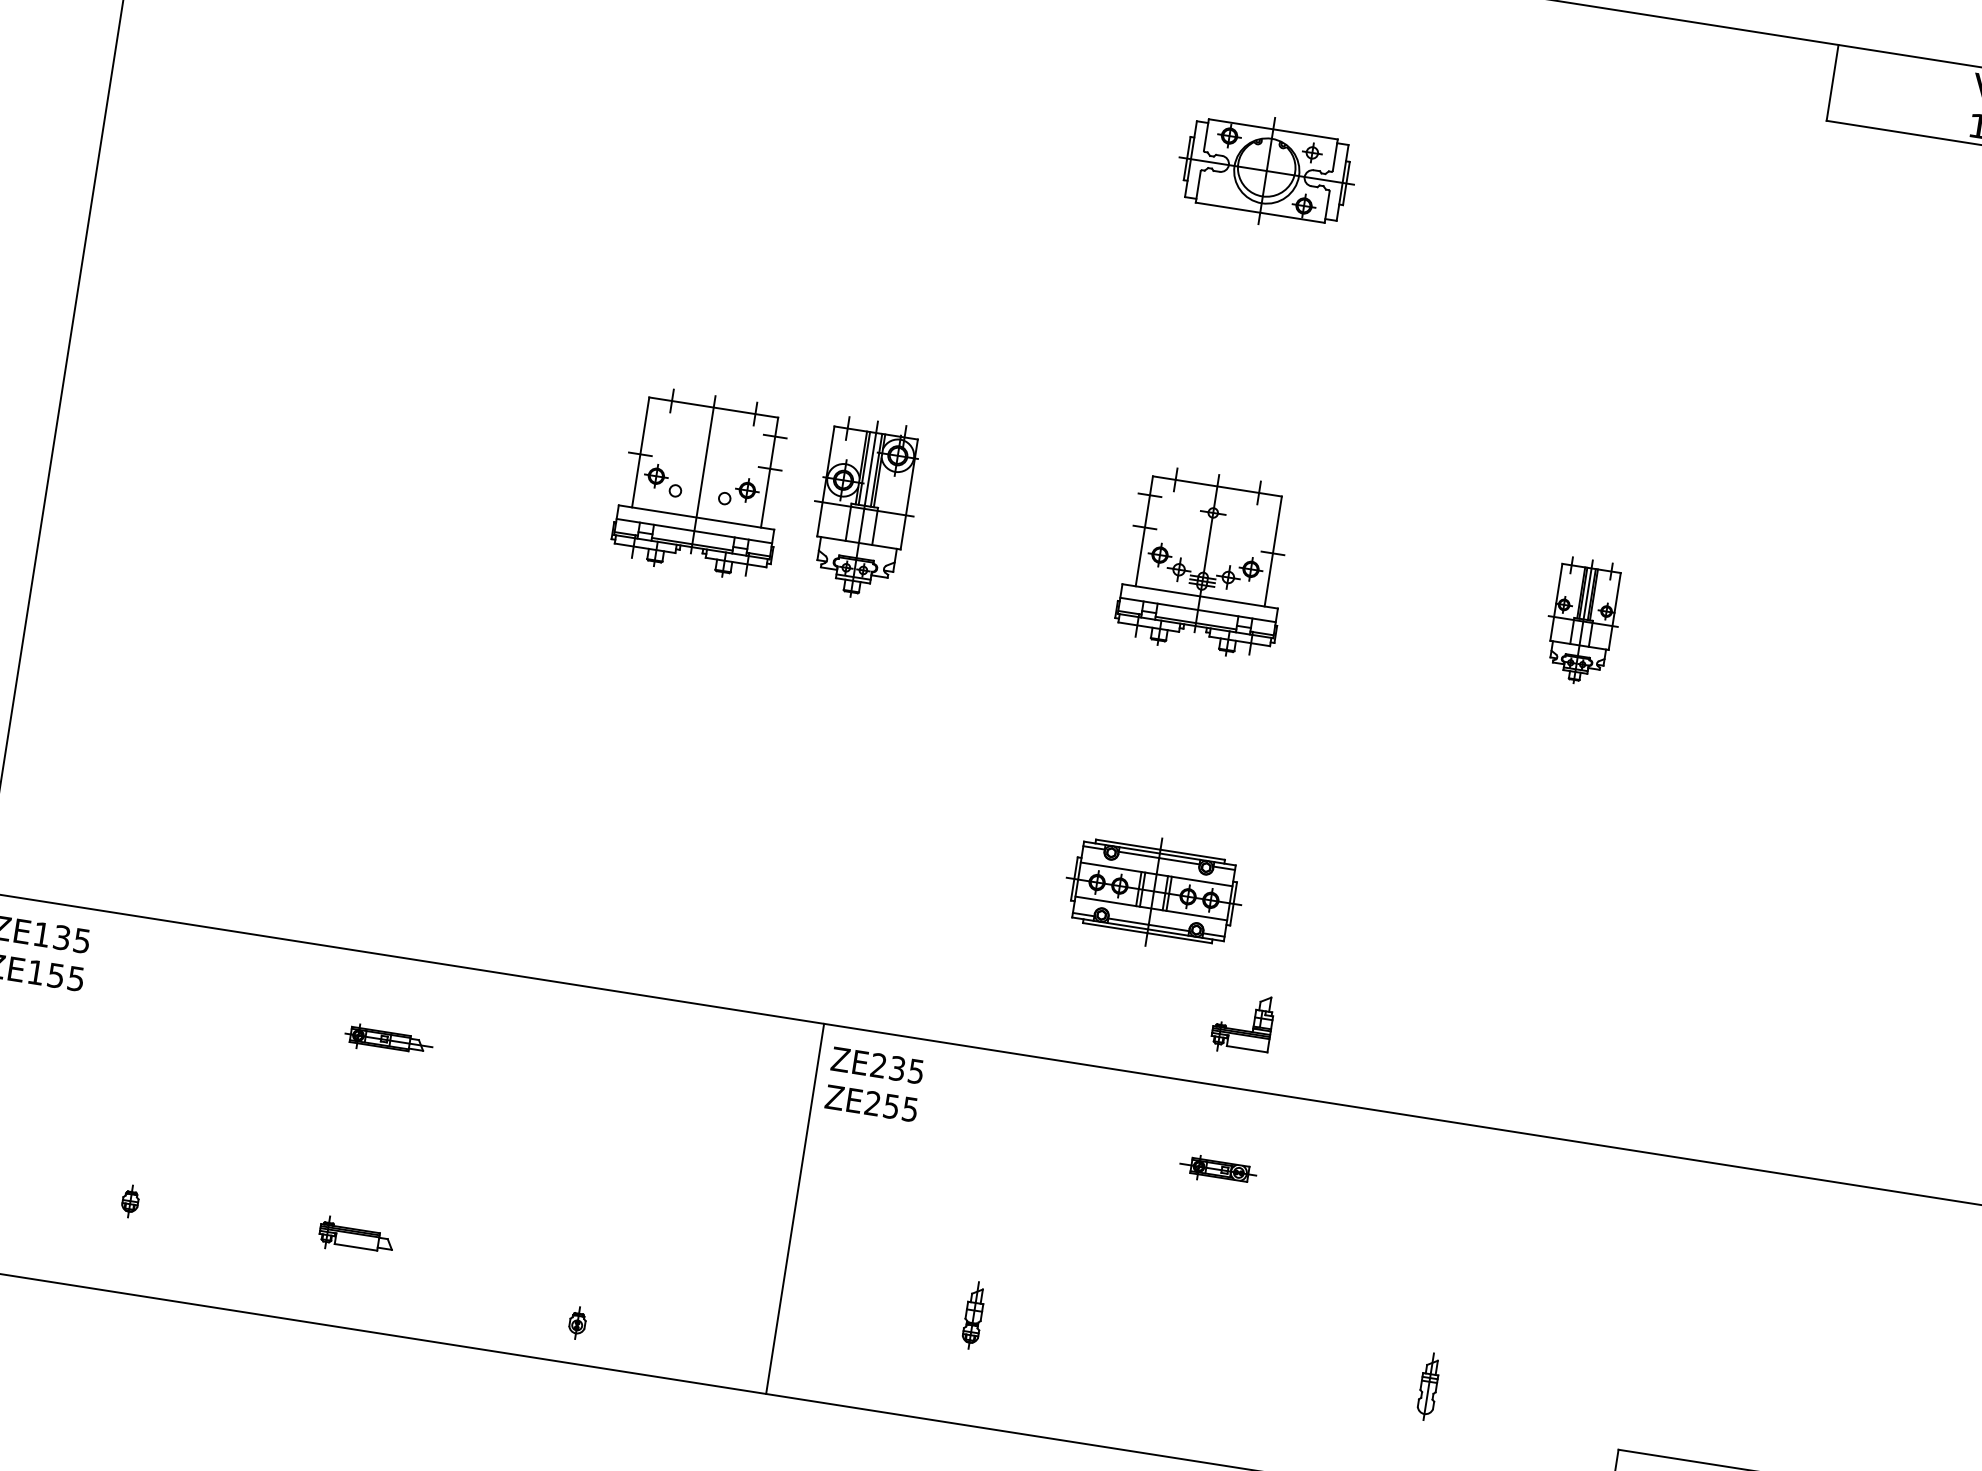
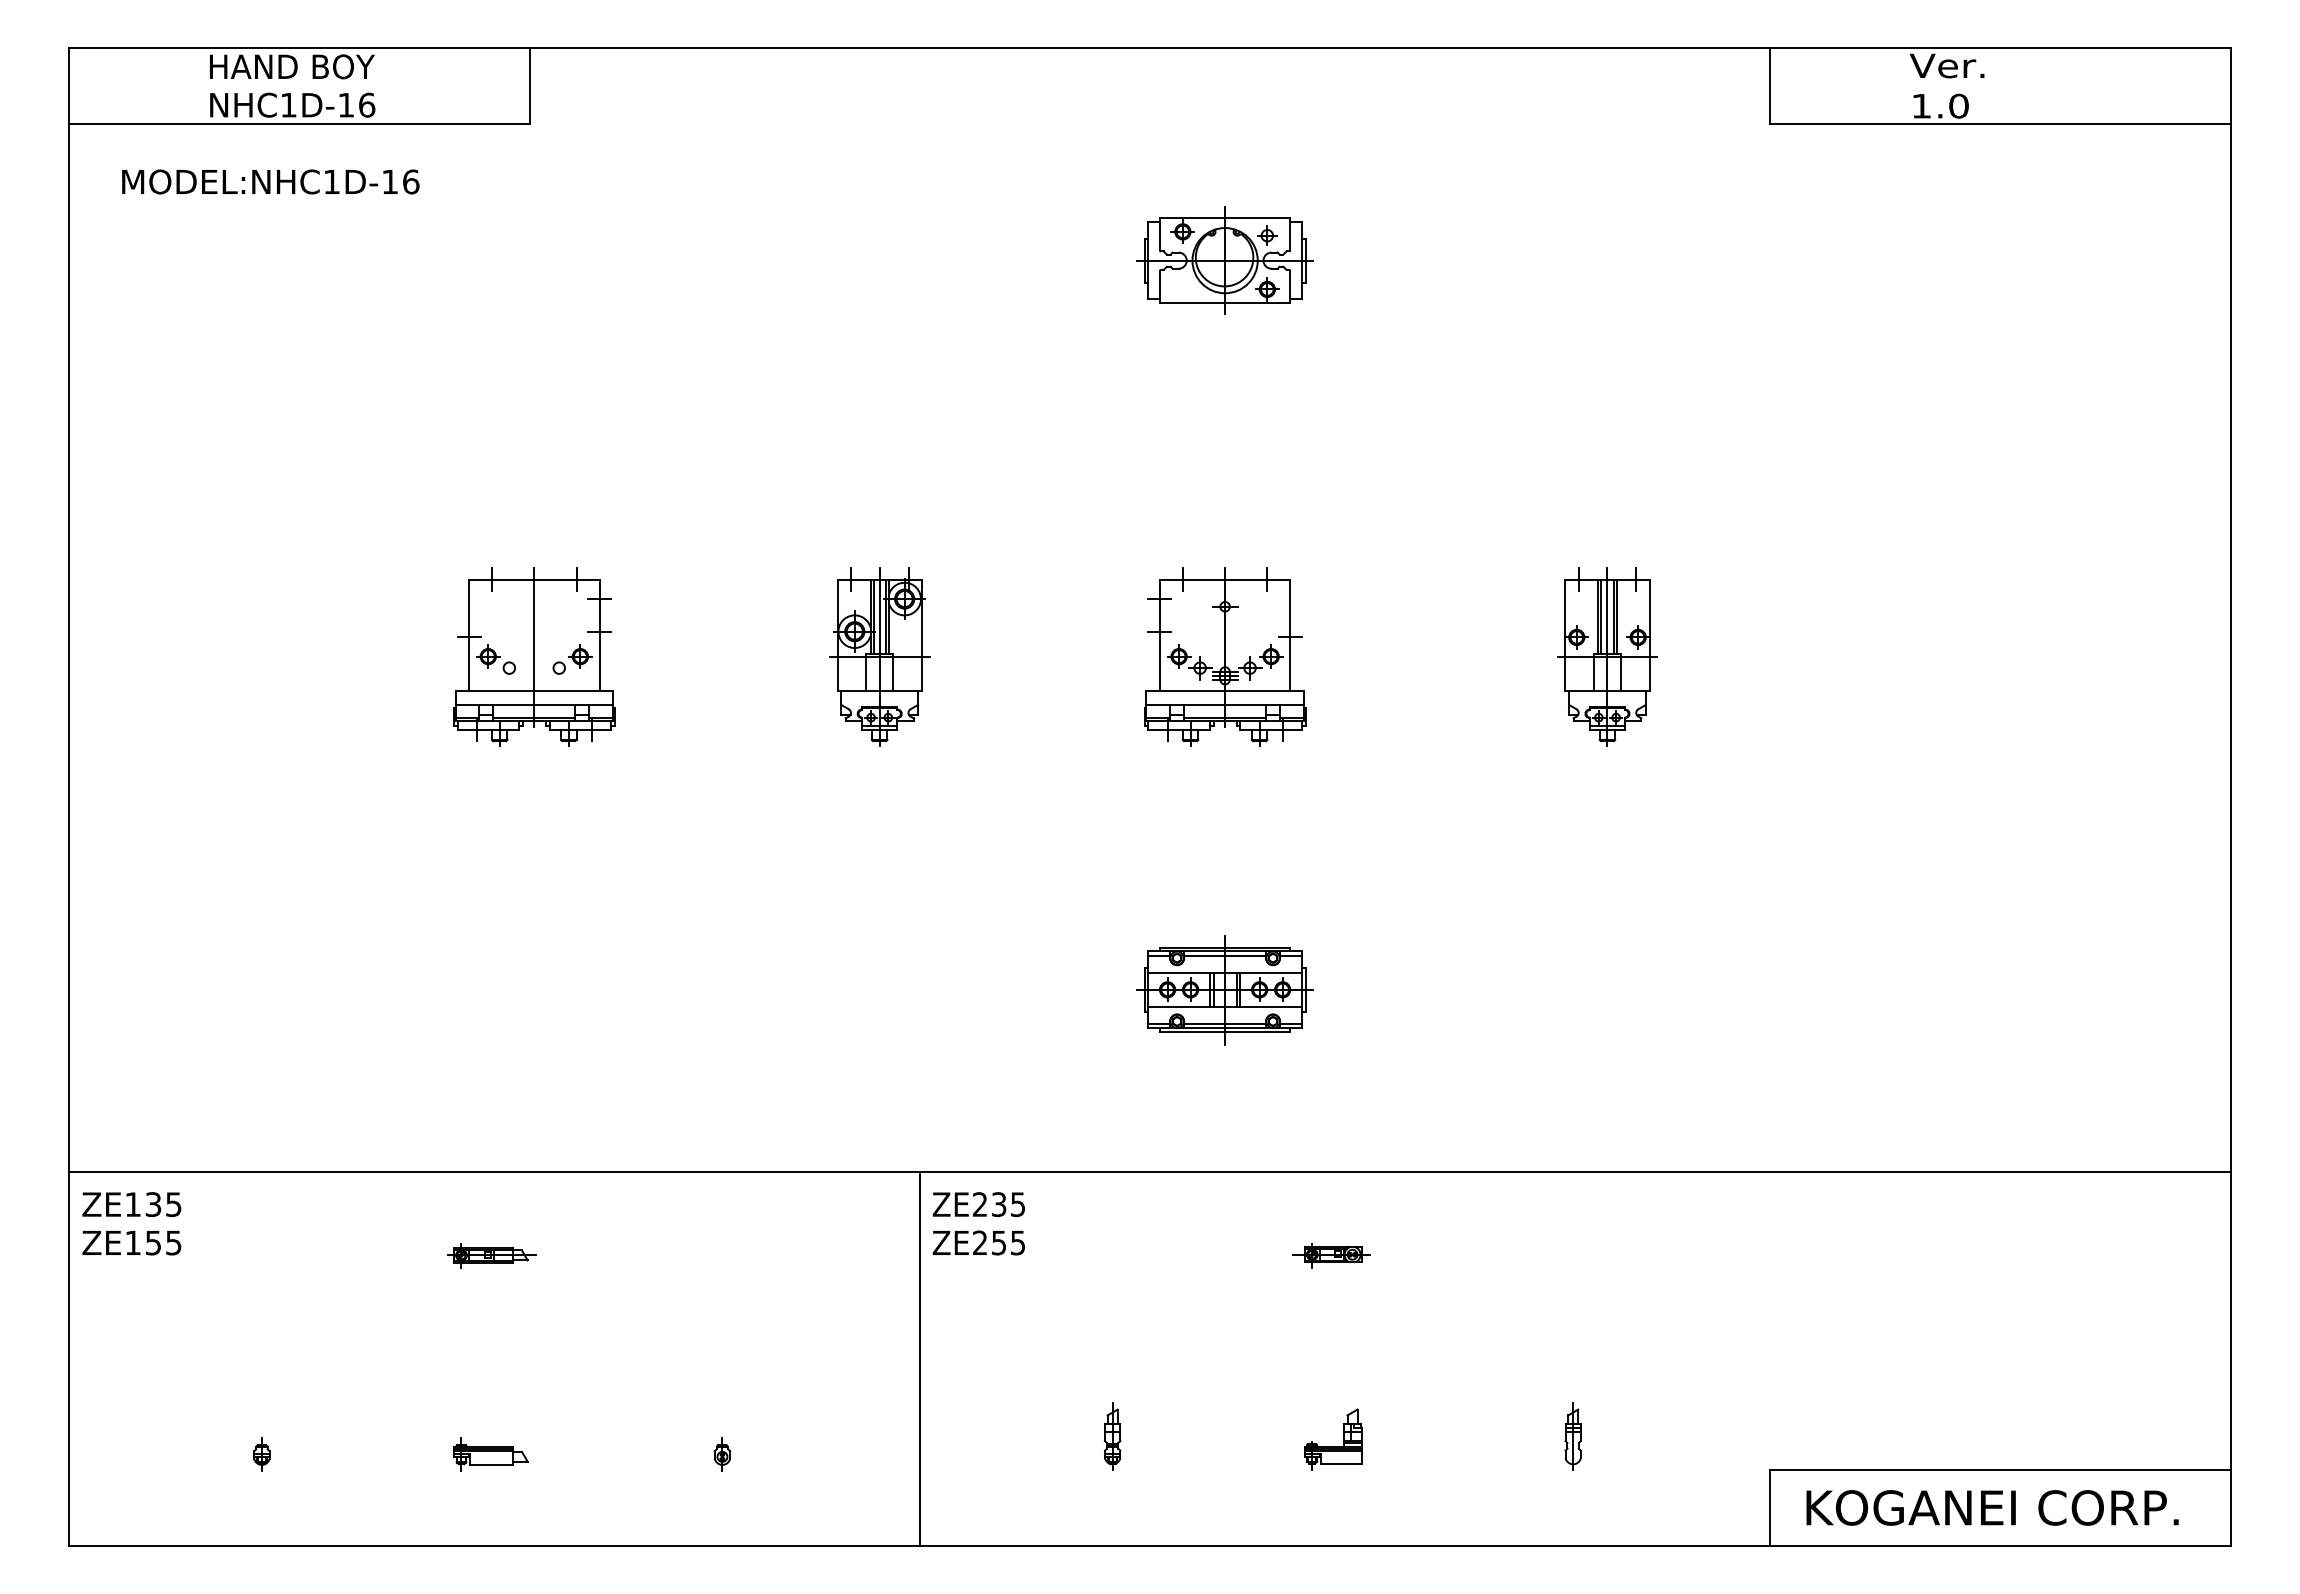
part: (702, 483) -> (534, 656), moved
part: (1583, 621) -> (1607, 656), size x1.43
part: (1241, 1030) -> (1333, 1446), moved
part: (577, 1323) -> (722, 1454), moved

